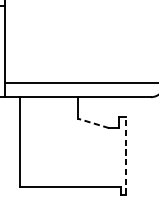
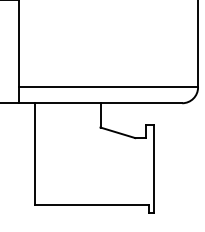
line: (93, 123) -> (117, 132), dashed -> solid
line: (126, 156) -> (154, 169), dashed -> solid

